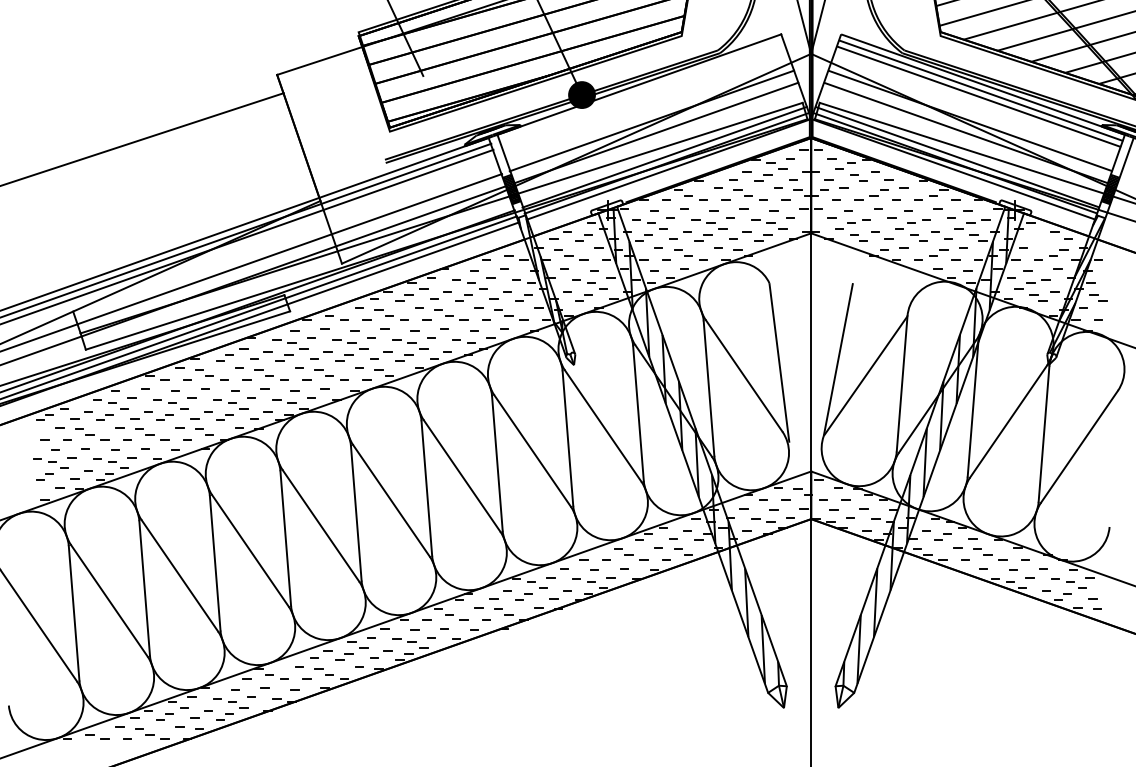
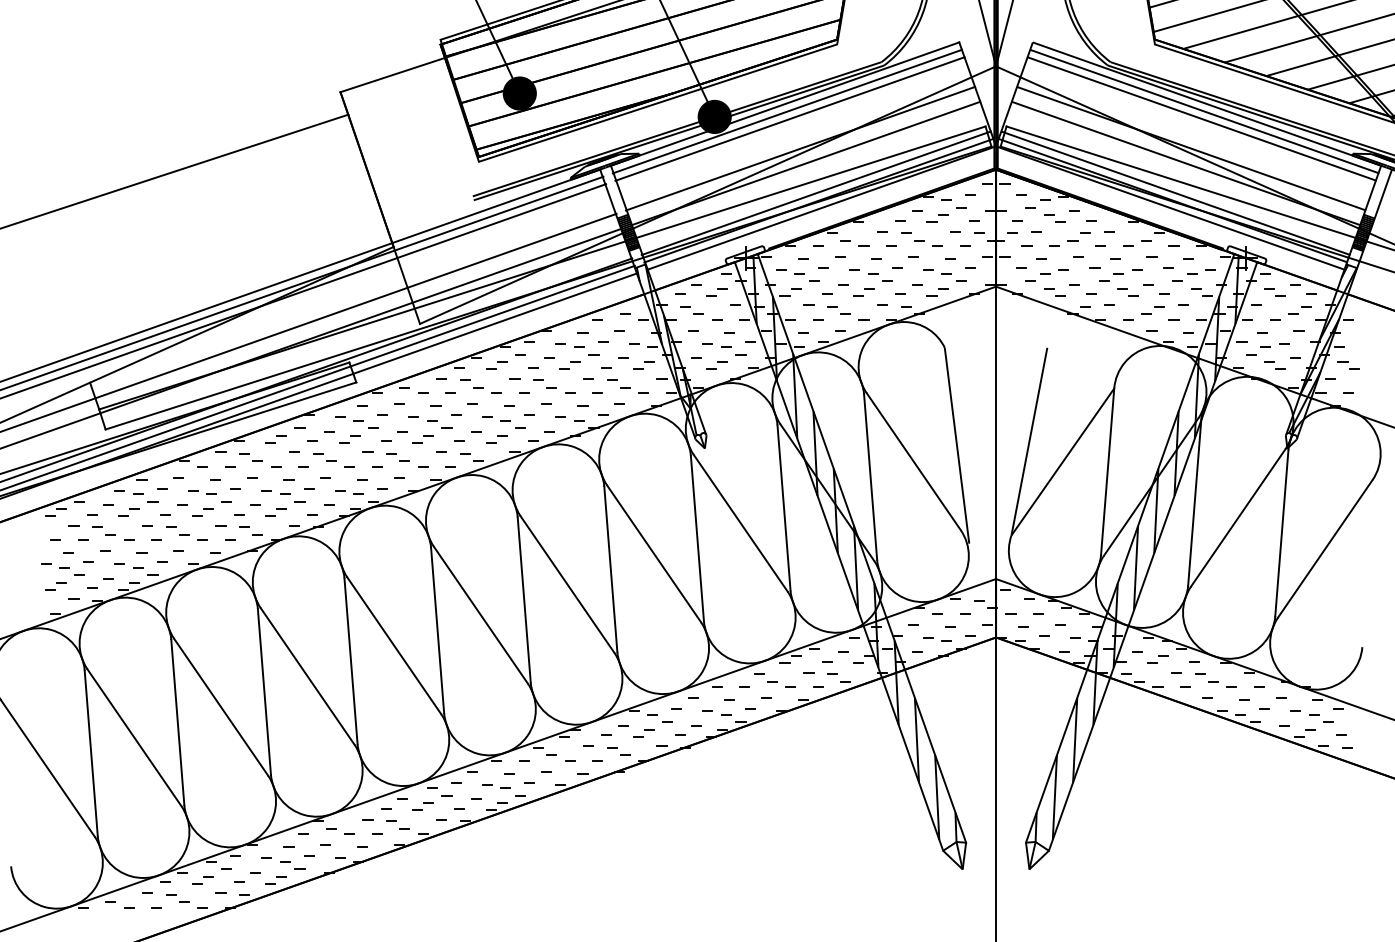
fill: (423, 75) -> (519, 93), added
line: (640, 90) -> (786, 111), added
line: (642, 96) -> (789, 118), added
part: (1038, 238) -> (1274, 292), added

